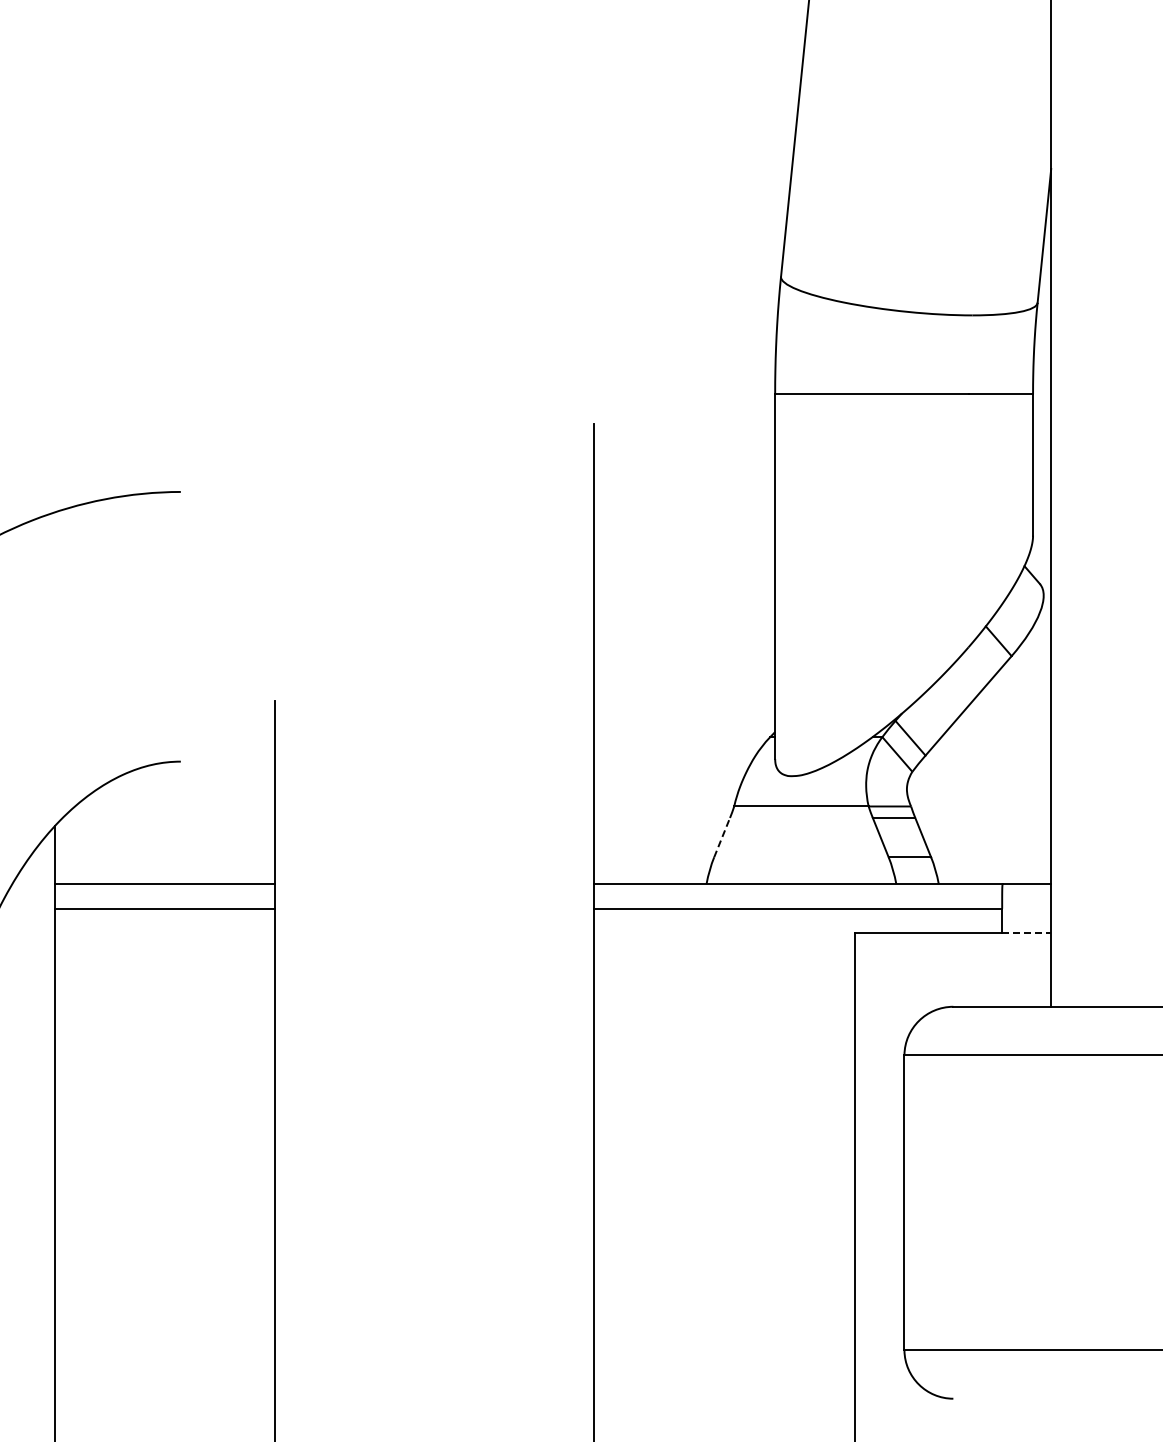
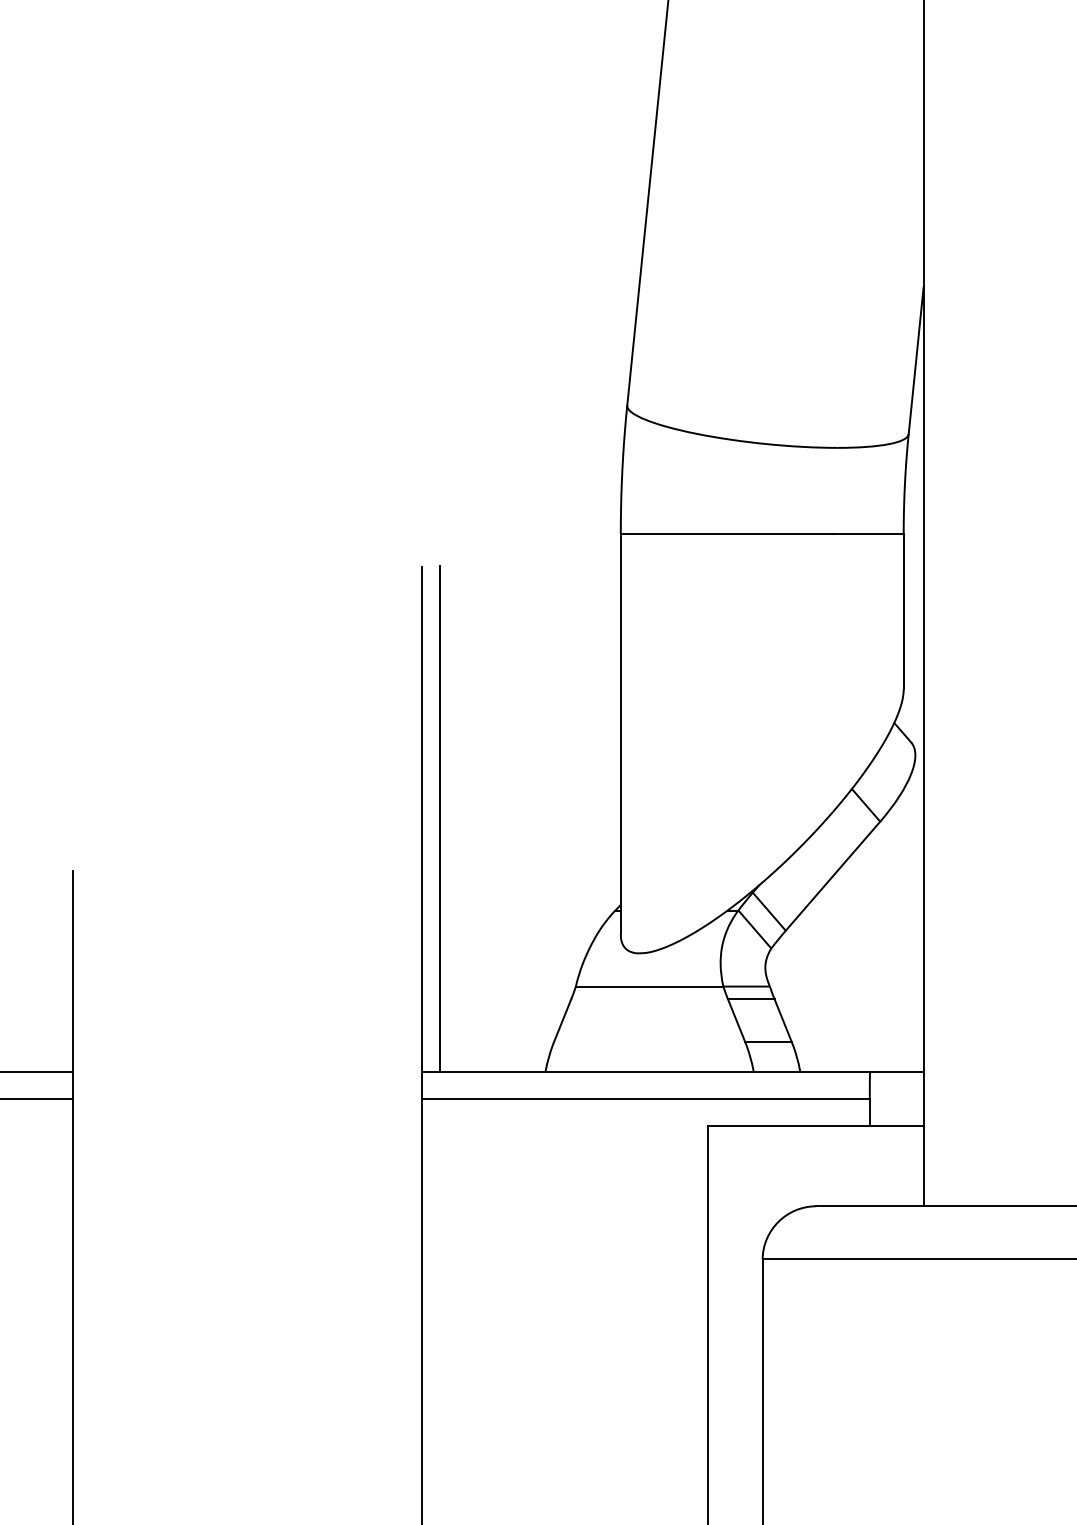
line: (609, 653) -> (439, 818), added
line: (722, 837) -> (563, 1020), dashed -> solid
line: (1026, 933) -> (896, 1125), dashed -> solid

